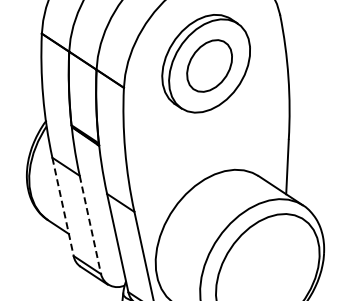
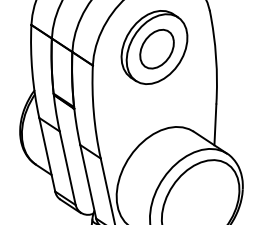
line: (63, 207) -> (47, 155), dashed -> solid
line: (90, 225) -> (67, 168), dashed -> solid

